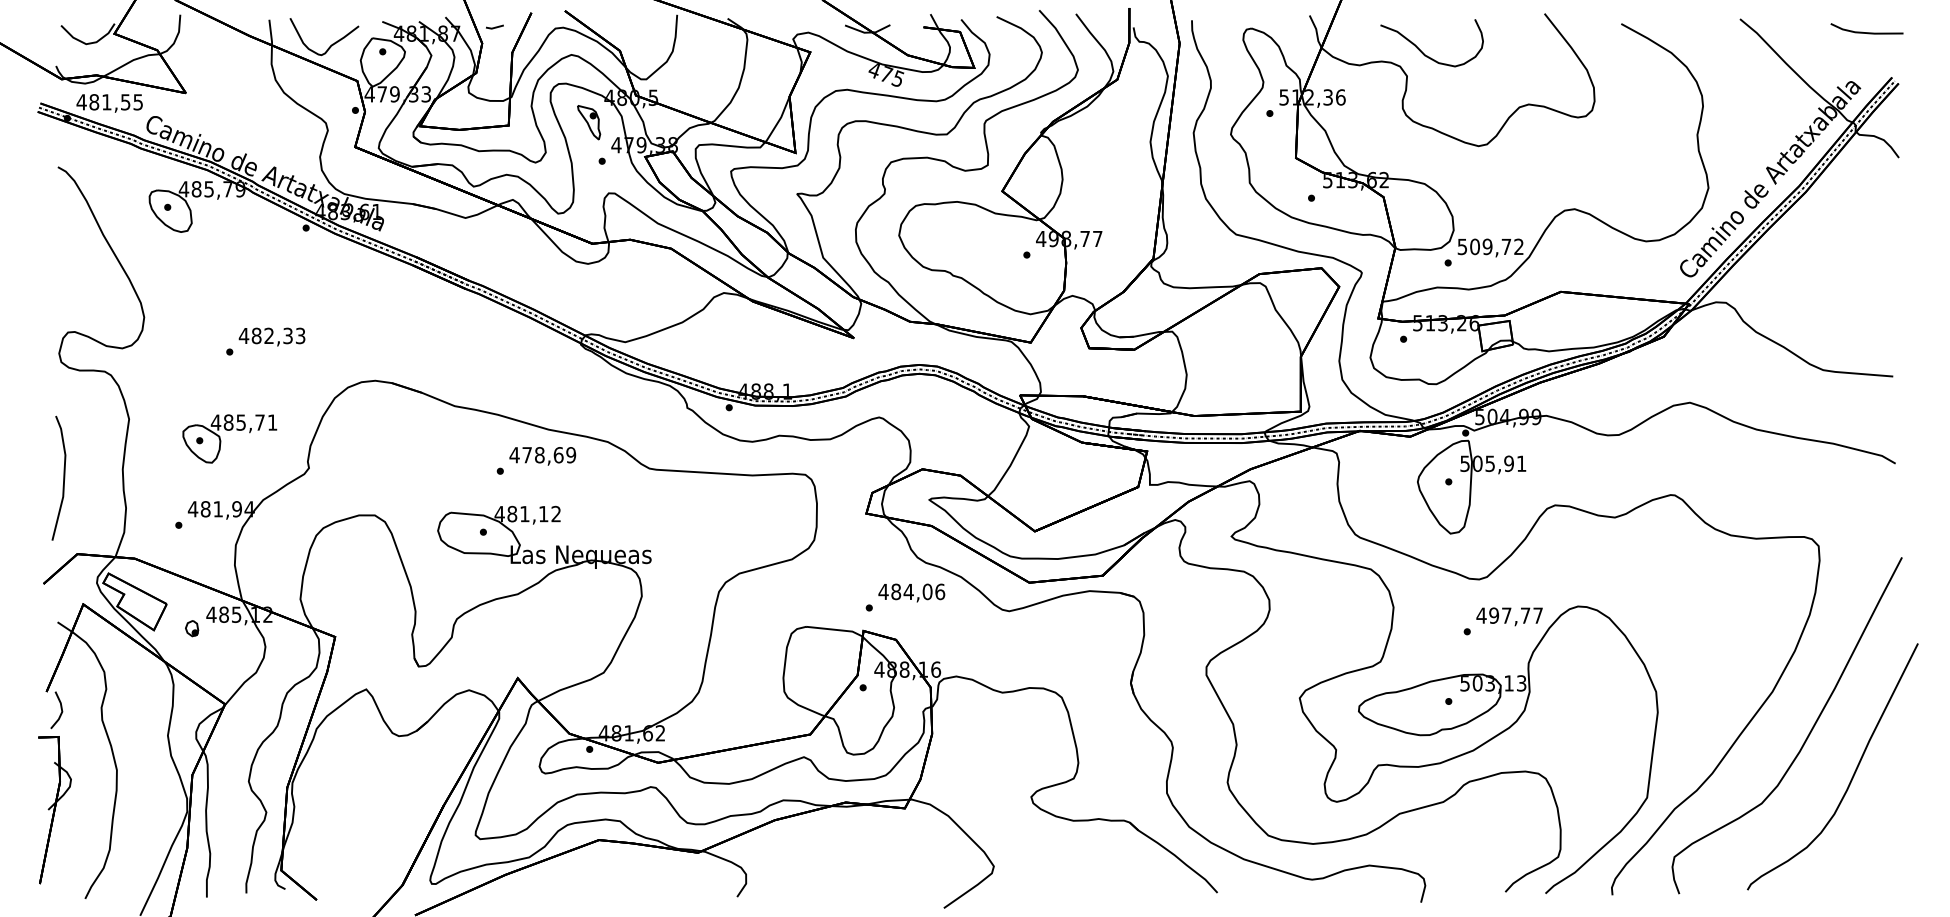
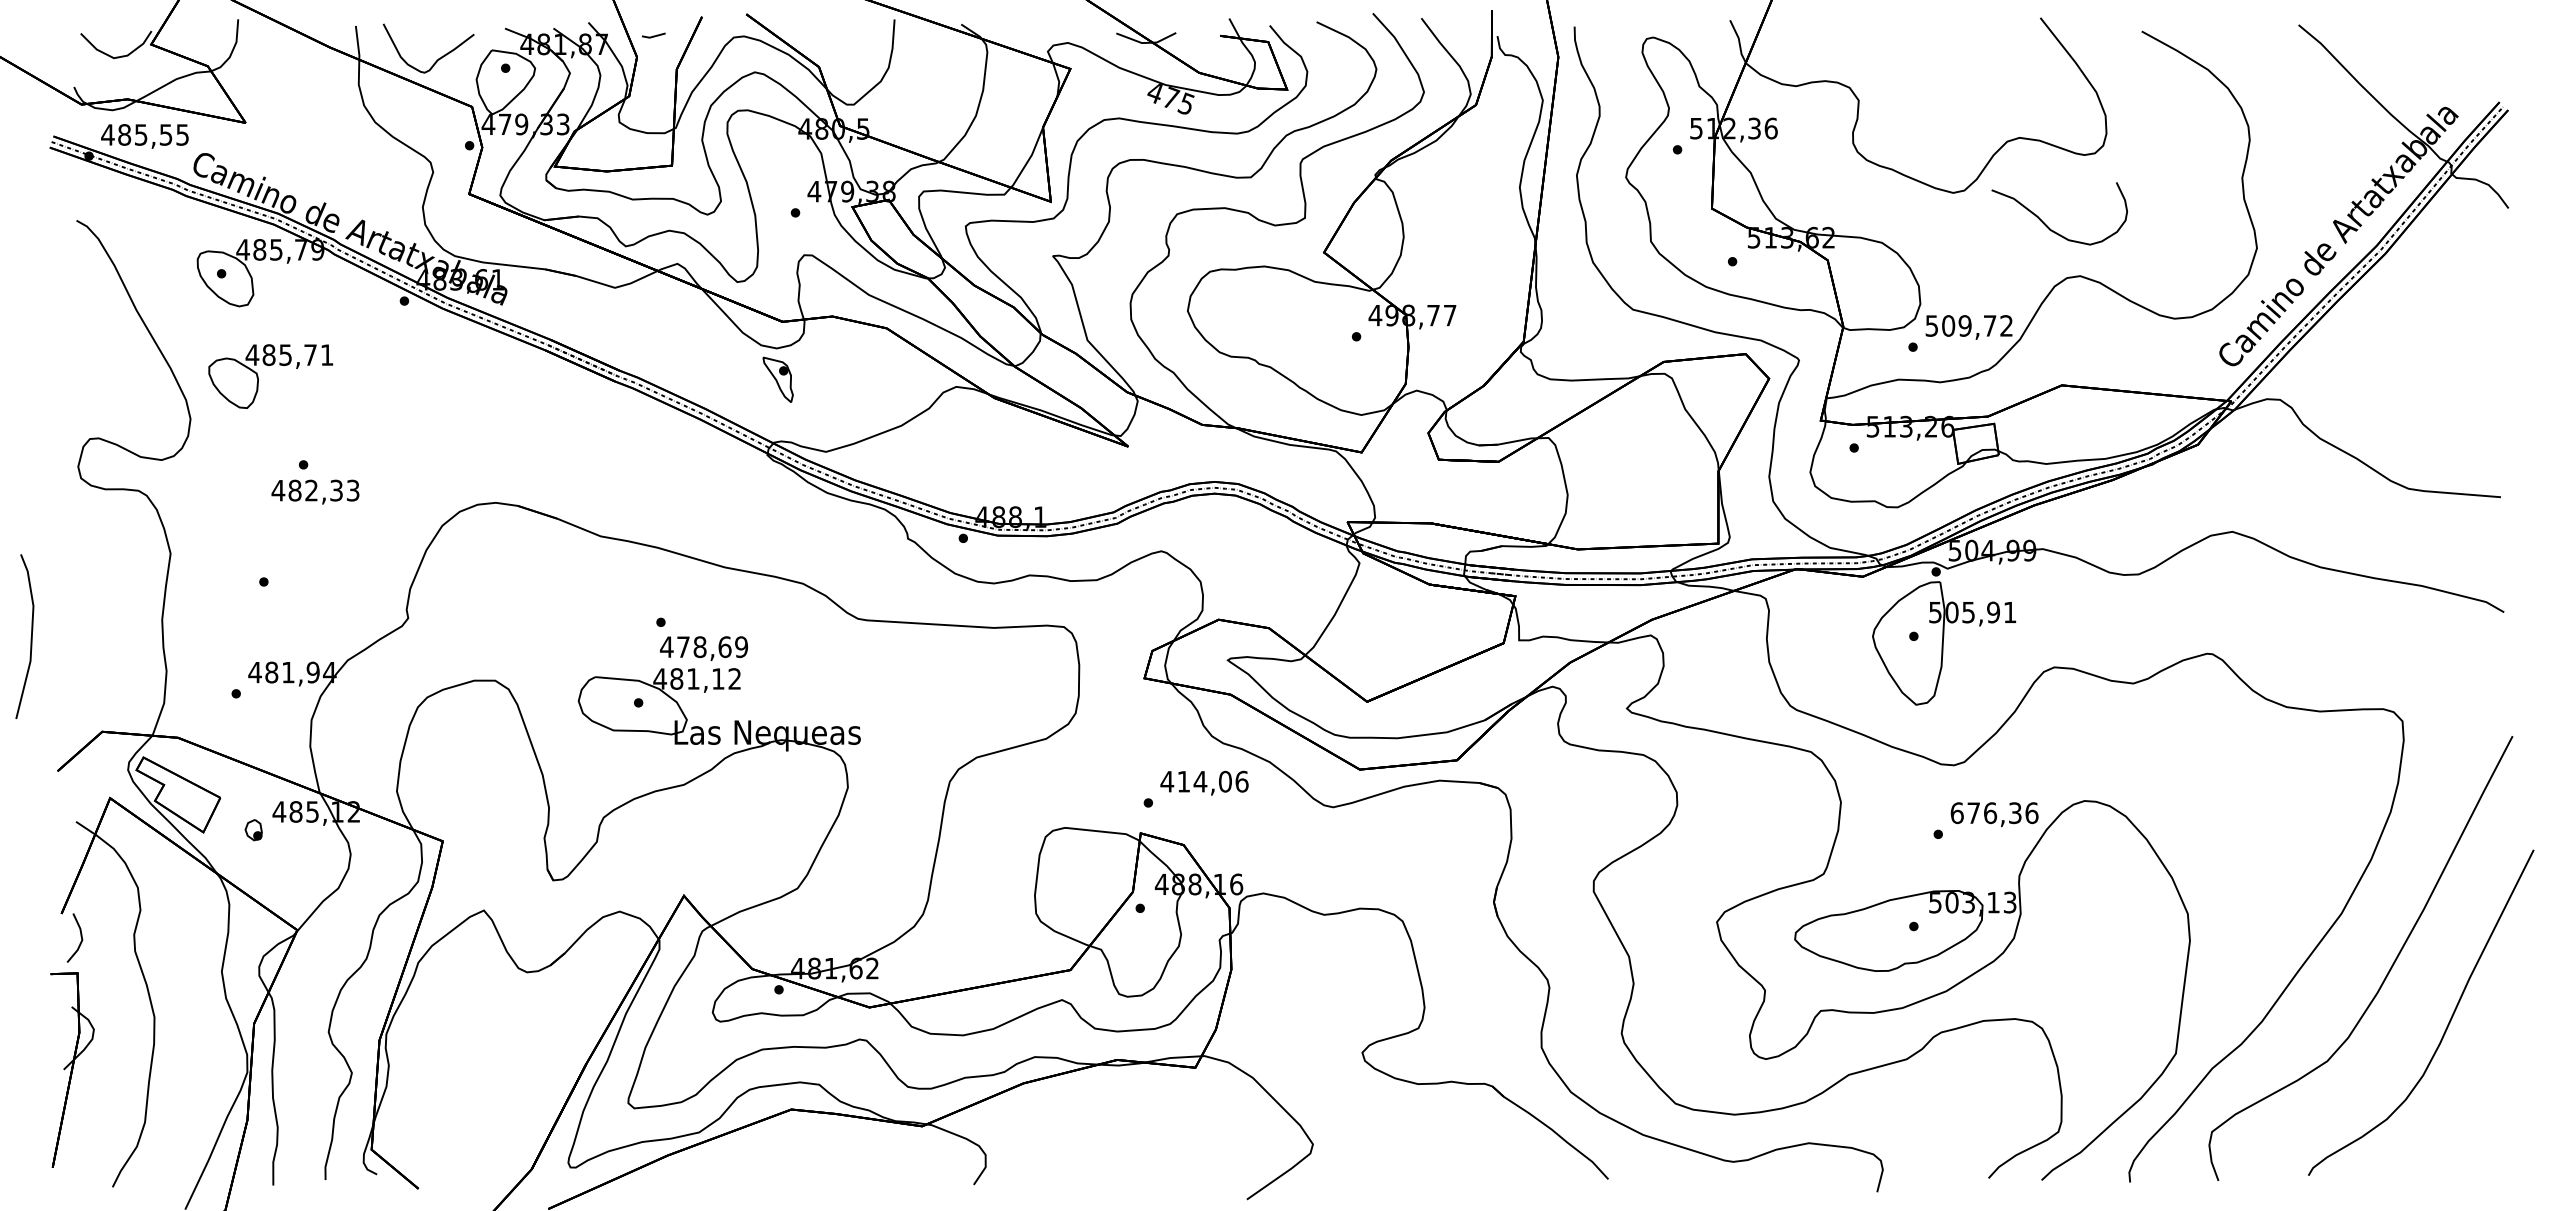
line: (1867, 32) -> (2466, 42), removed
curve: (1422, 51) -> (2047, 225), moved
text: (107, 101) -> (141, 134), 481,55 -> 485,55
part: (588, 122) -> (777, 379), moved
text: (272, 336) -> (315, 491), moved
part: (229, 430) -> (270, 365), moved
text: (543, 456) -> (704, 648), moved
line: (63, 478) -> (30, 637), moved
text: (895, 591) -> (1183, 781), 484,06 -> 414,06
text: (1509, 615) -> (1994, 813), 497,77 -> 676,36

